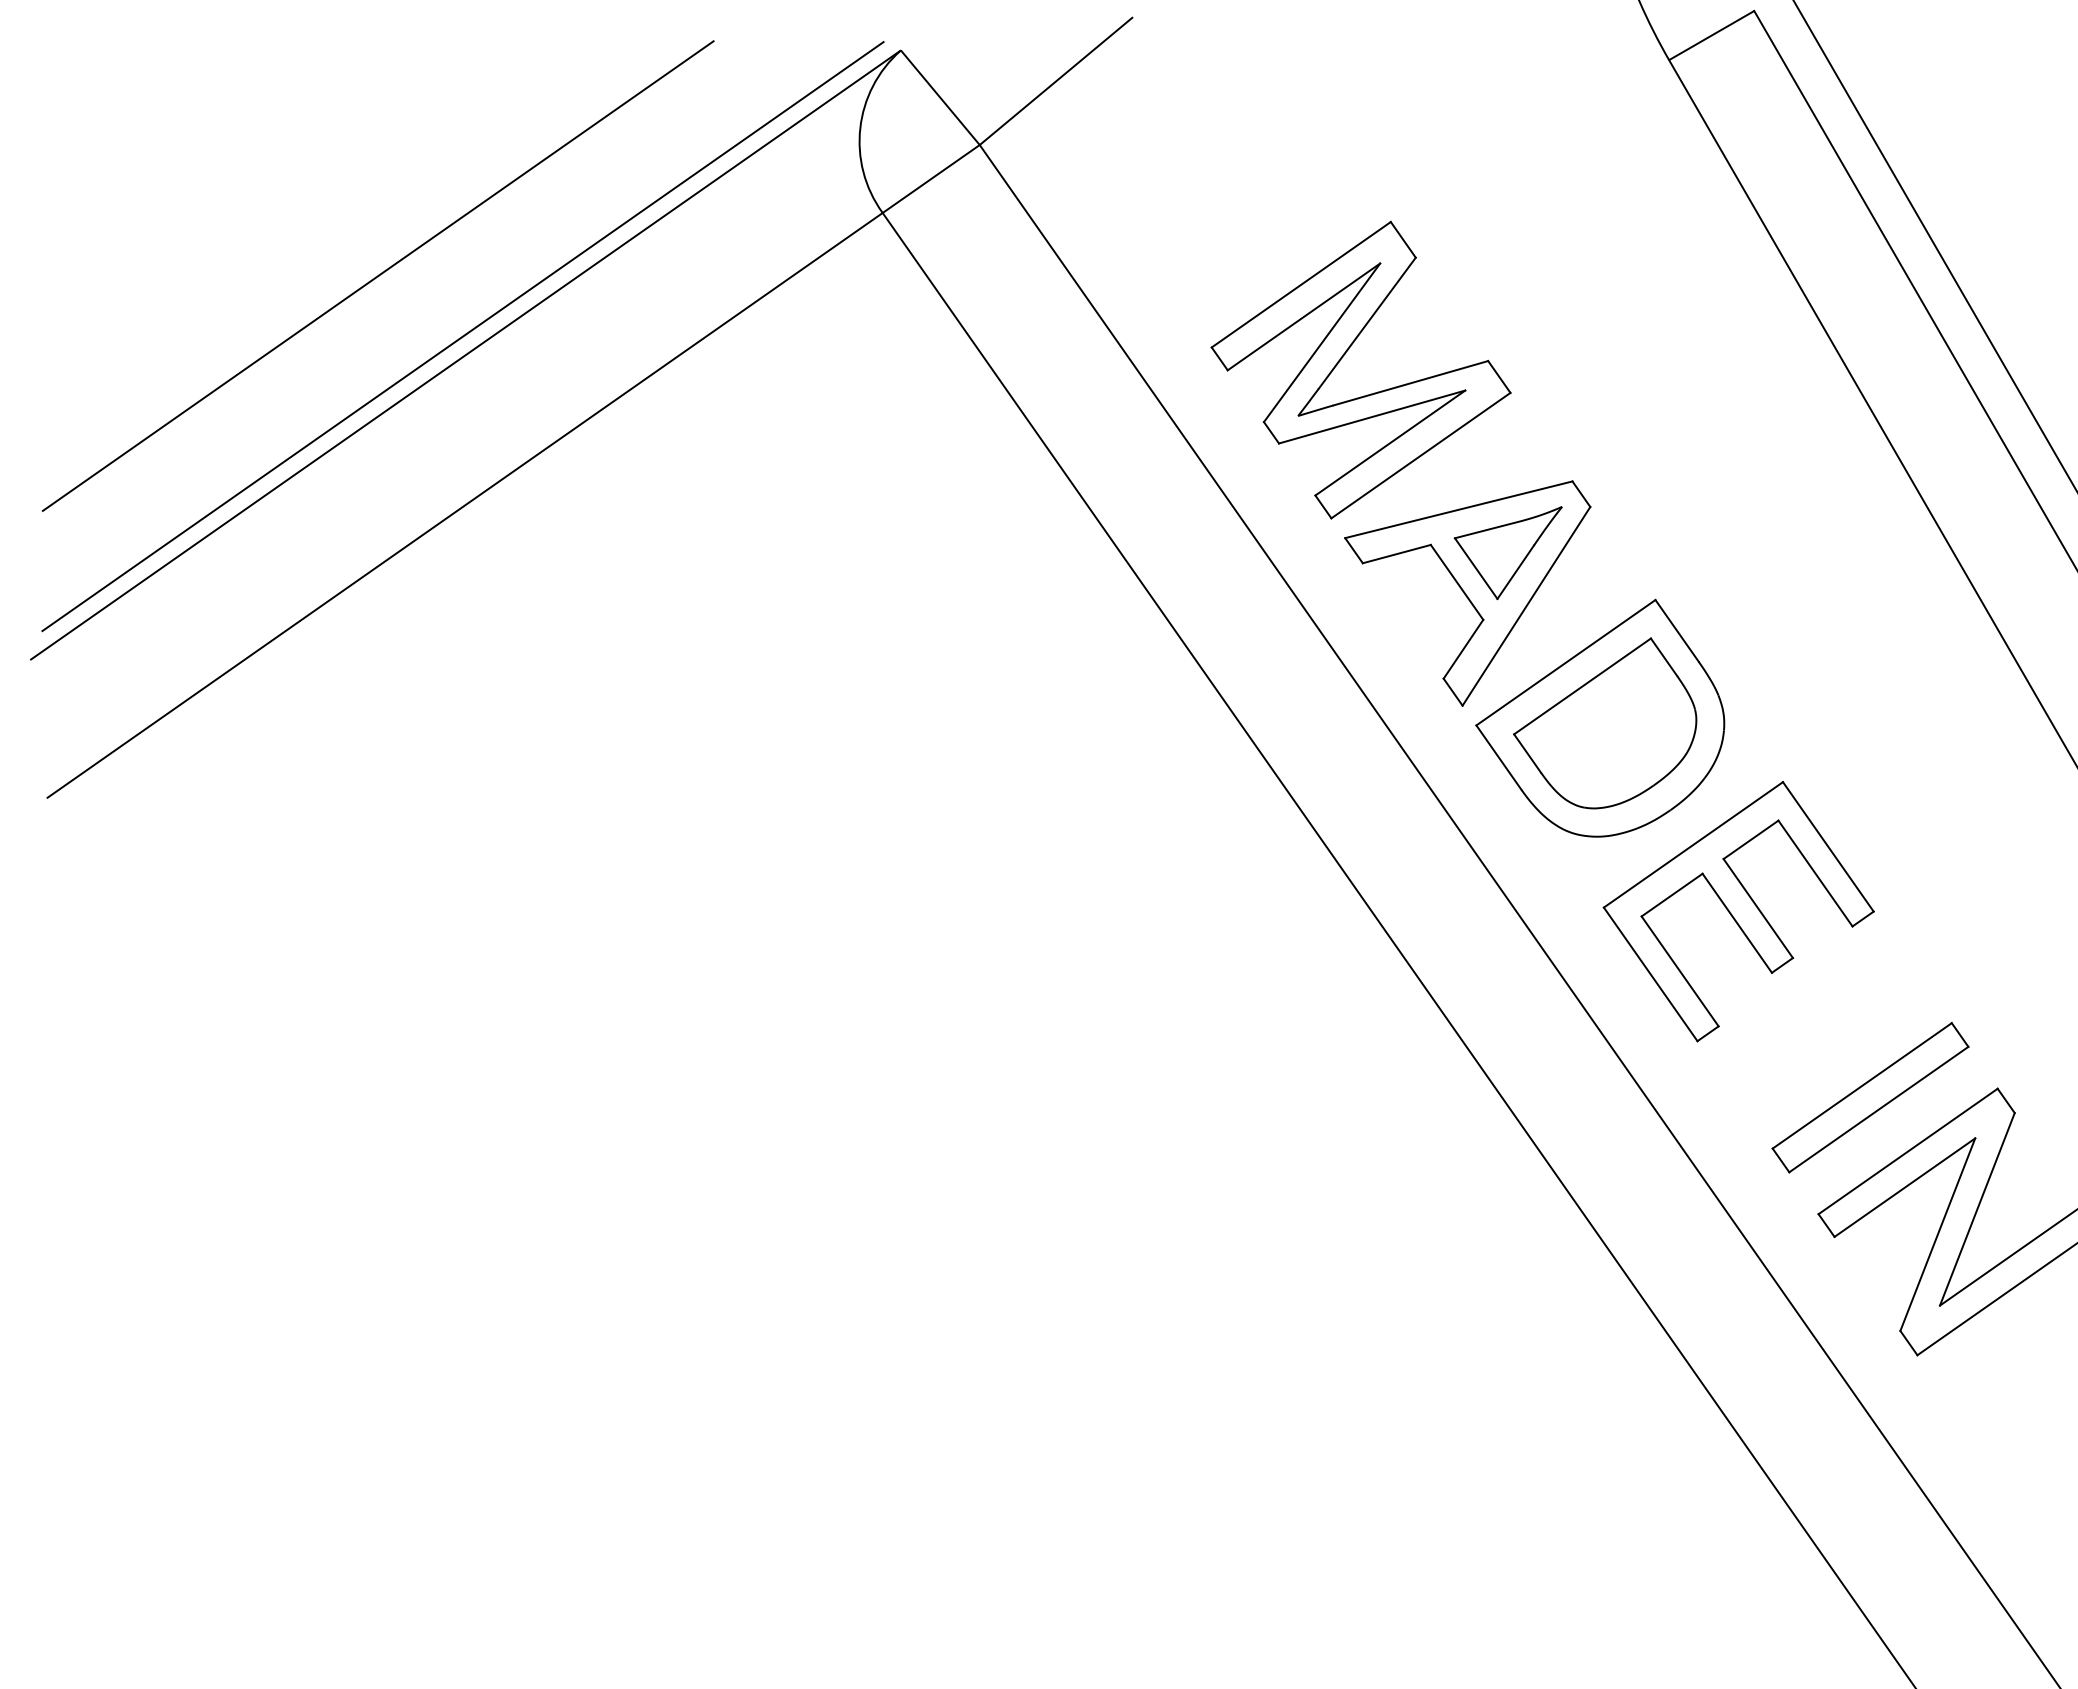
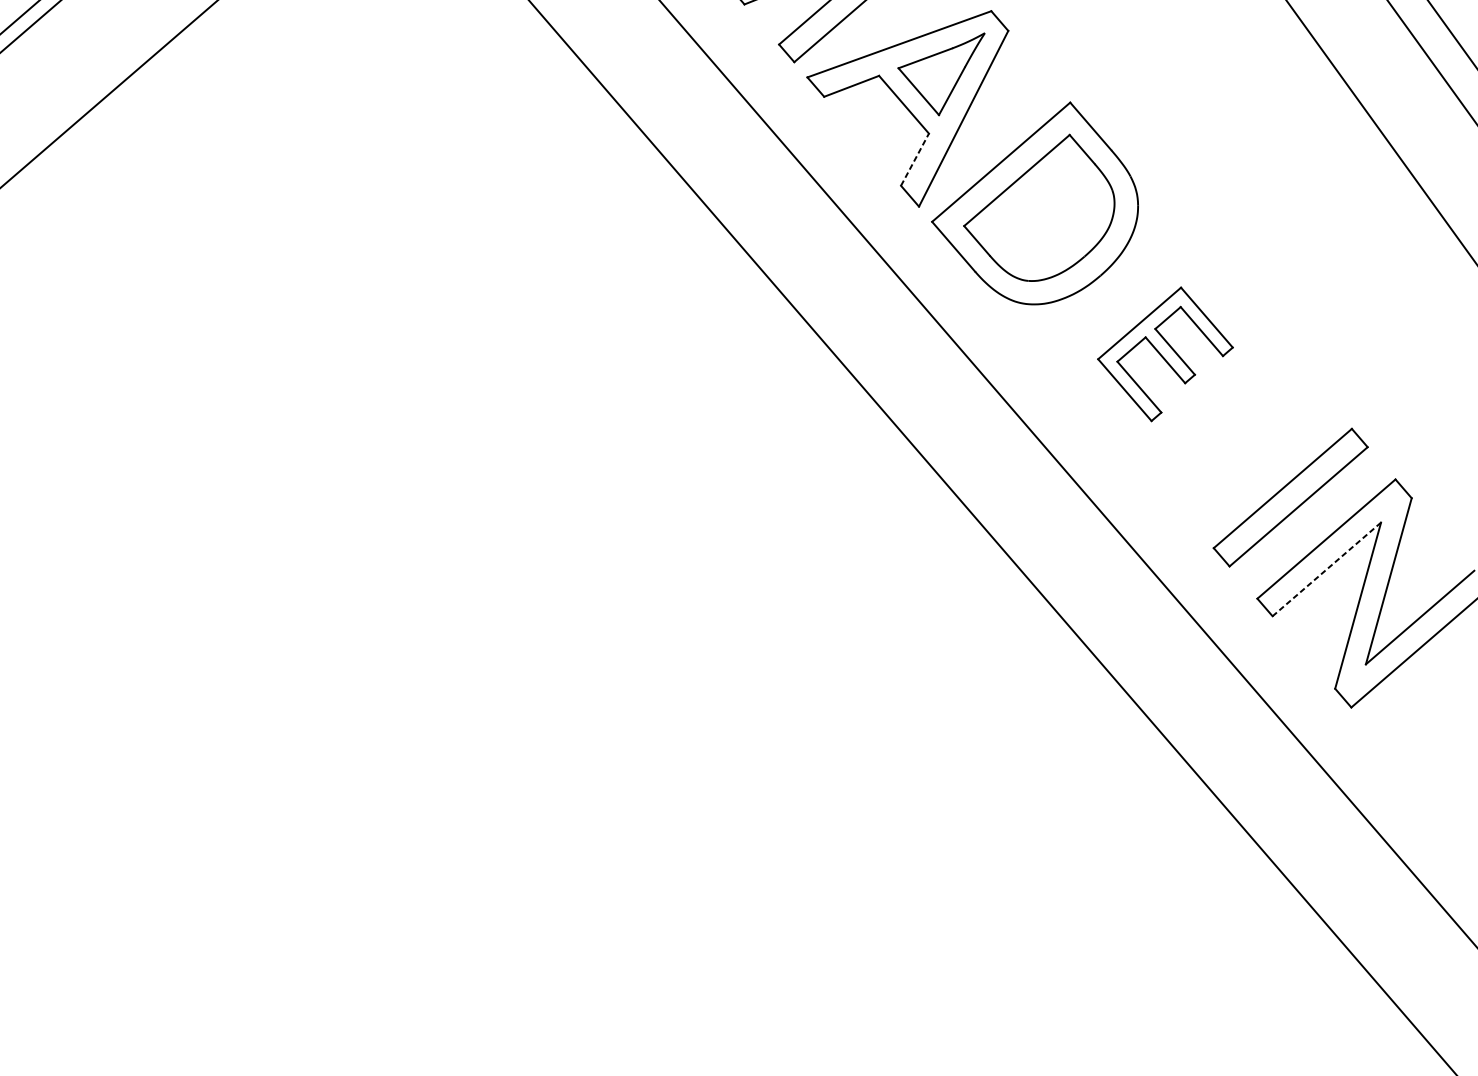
line: (1463, 648) -> (914, 159), solid -> dashed
part: (1738, 911) -> (1165, 354), size x0.6
line: (1904, 1187) -> (1326, 569), solid -> dashed

